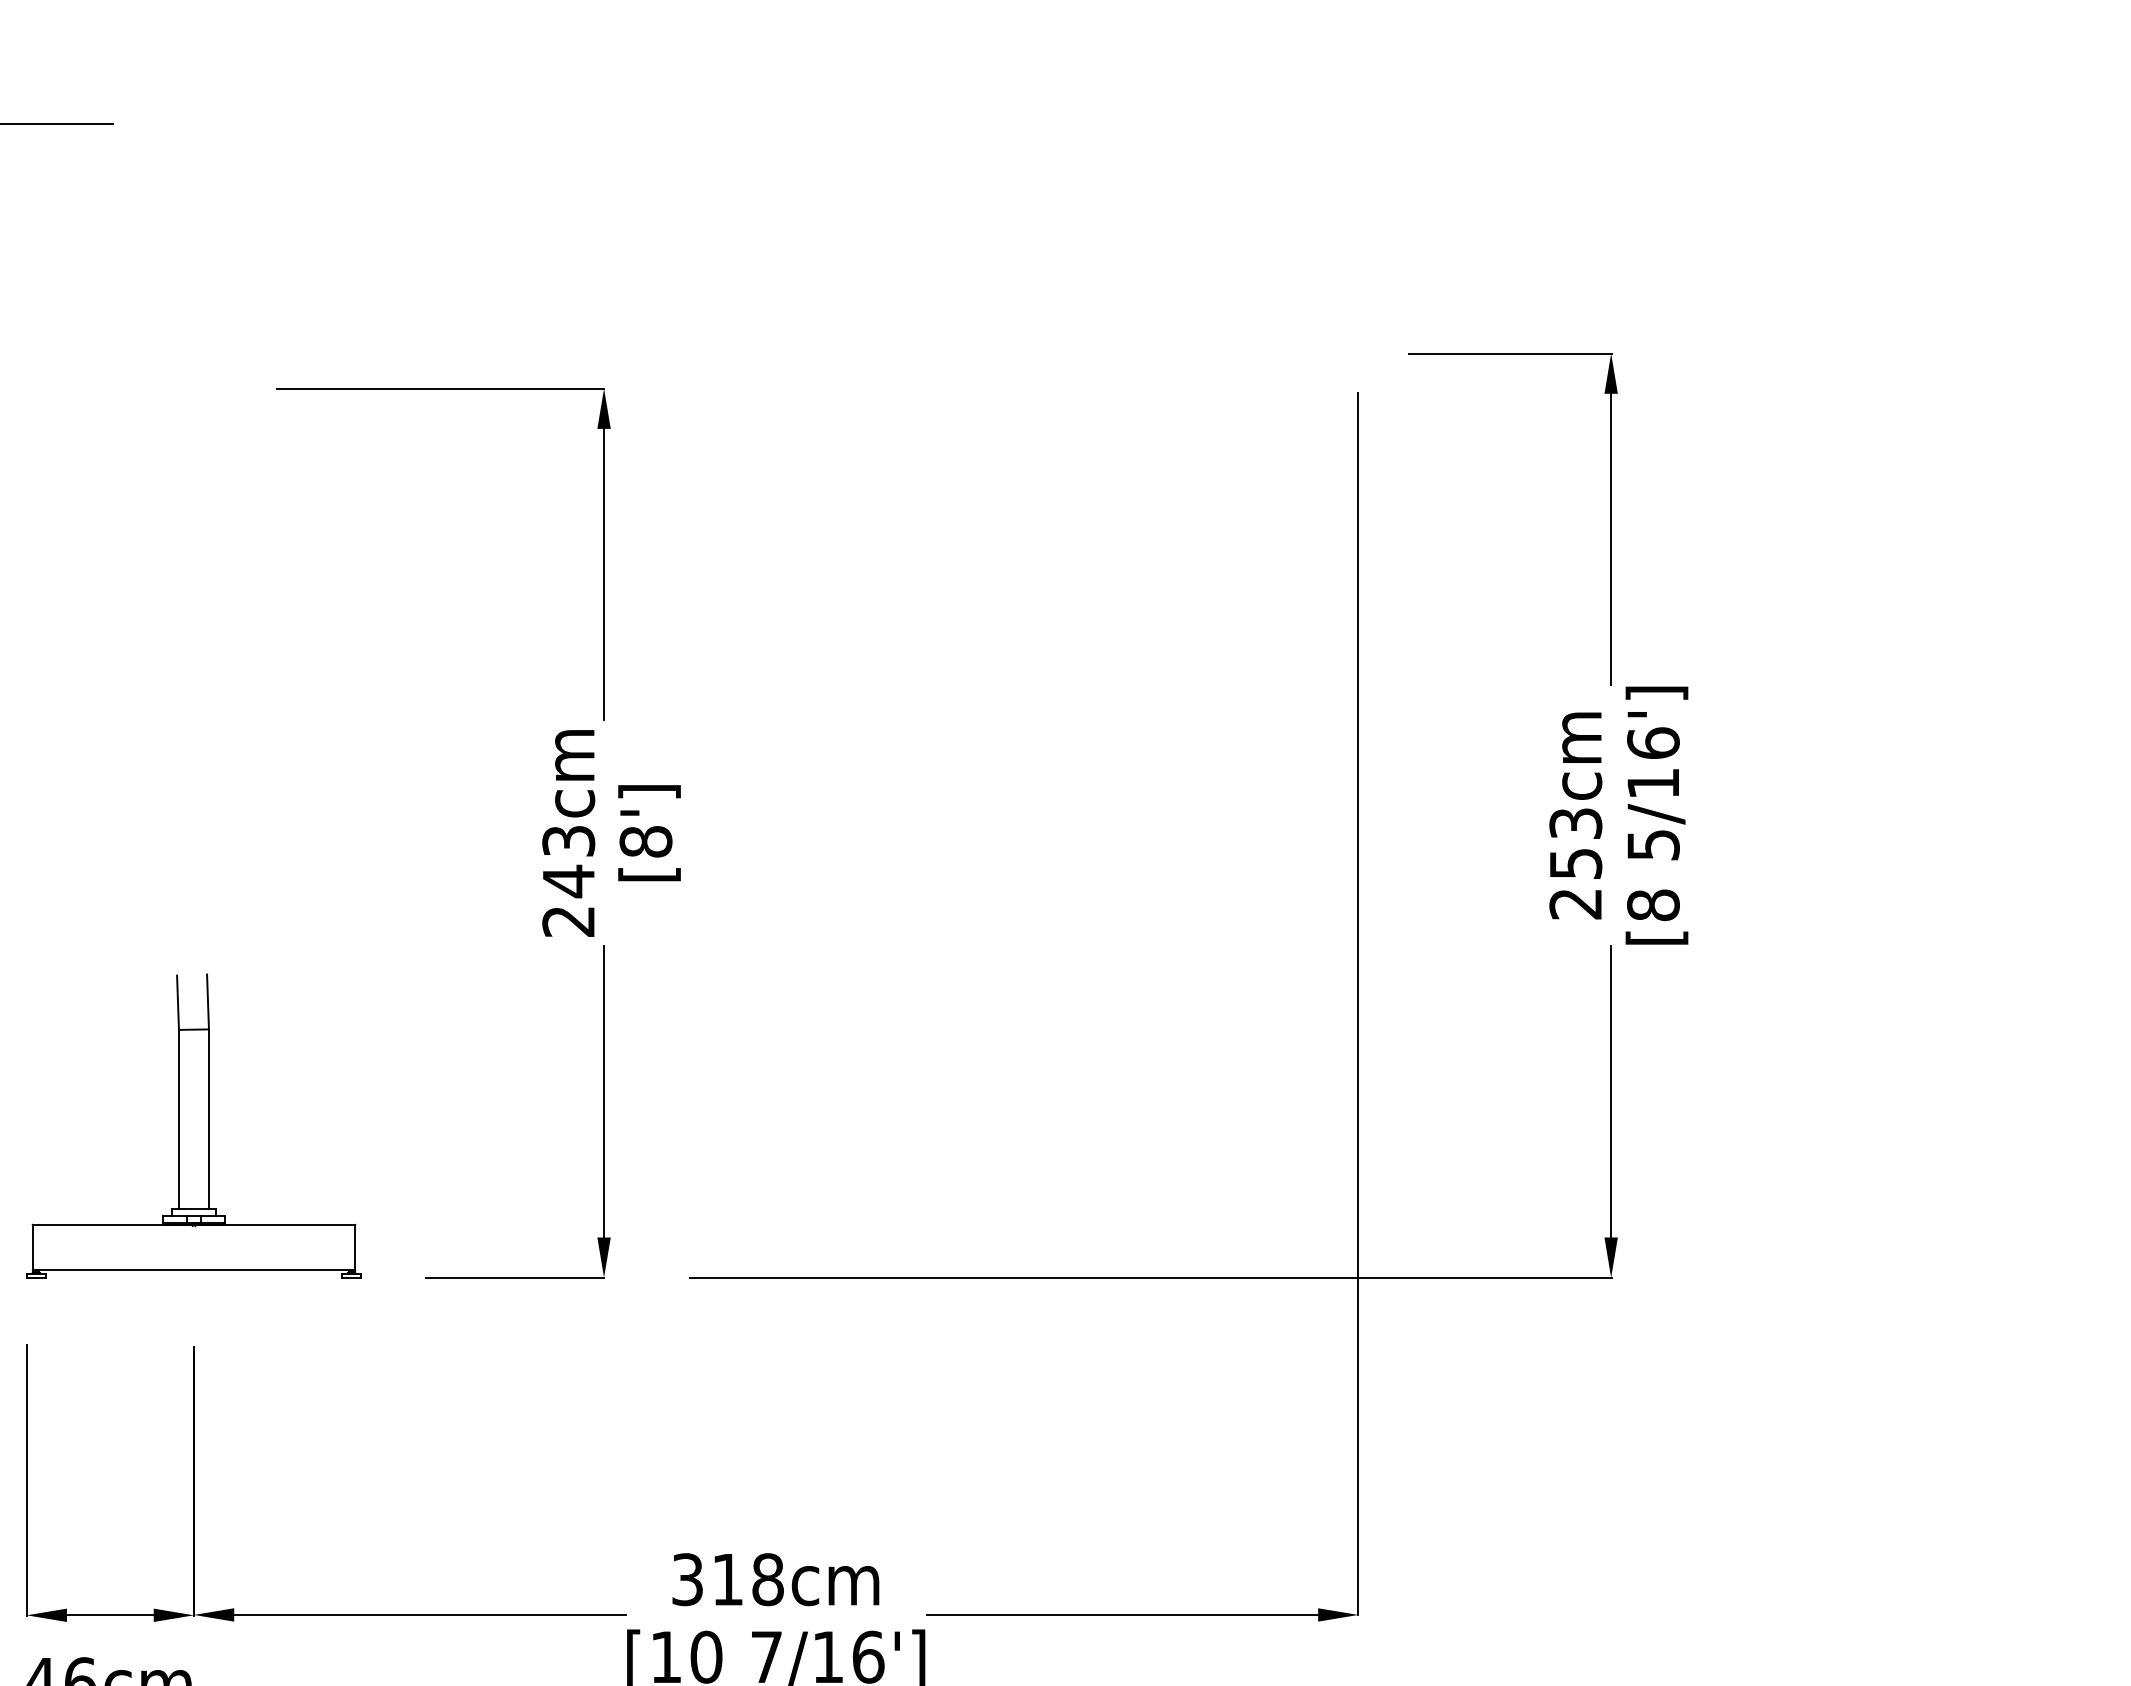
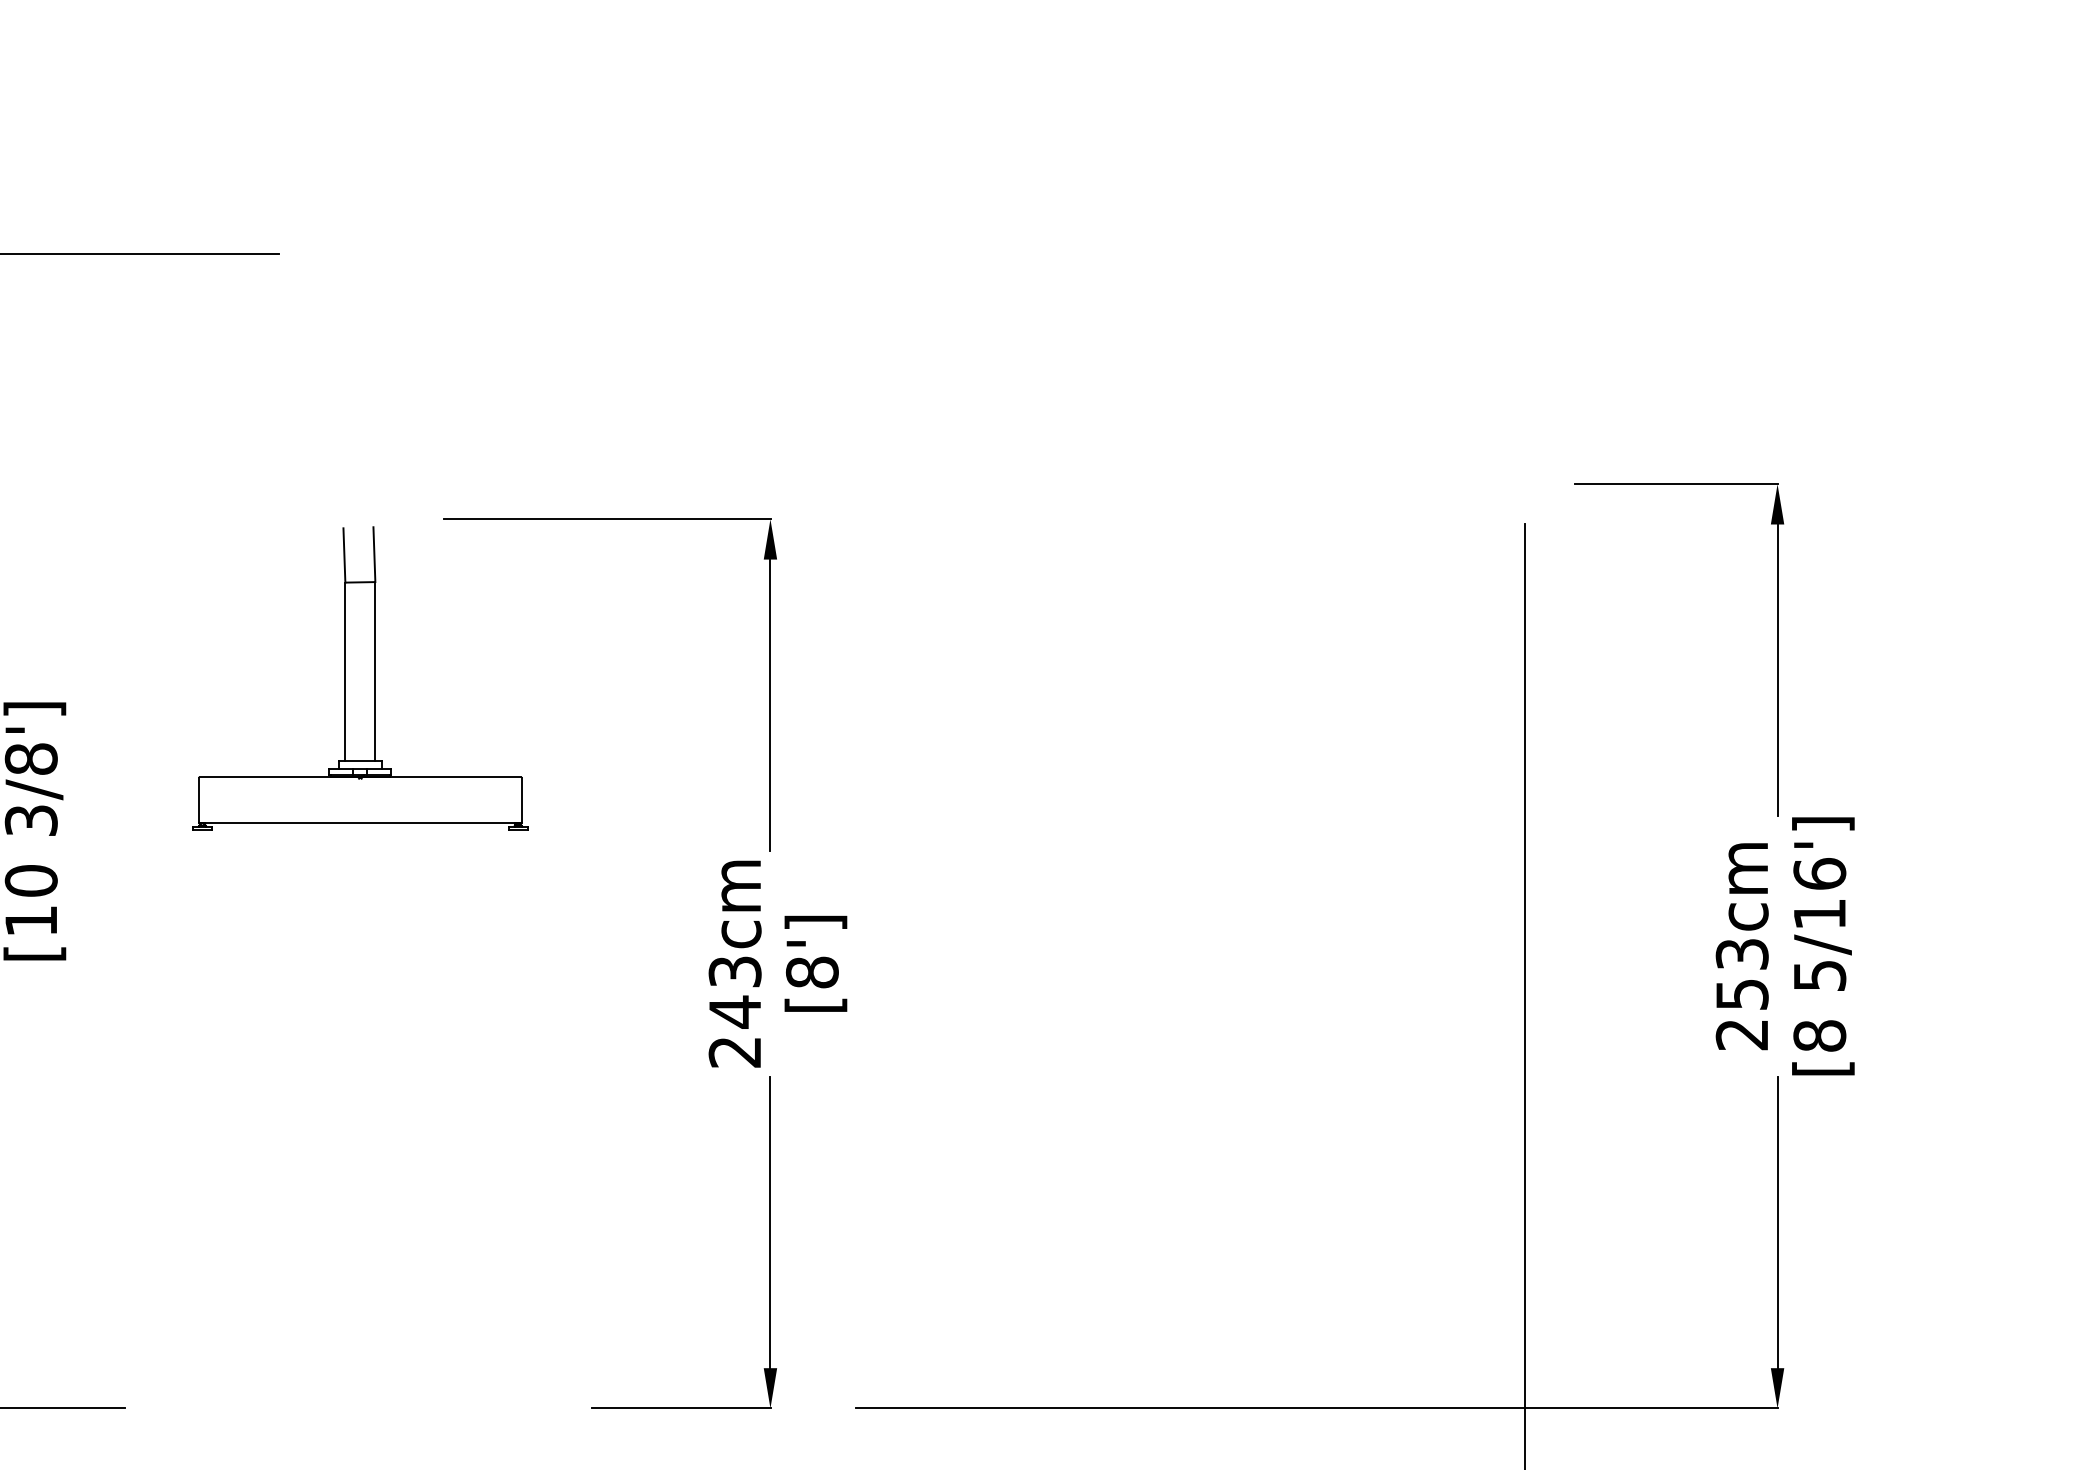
part: (193, 1125) -> (359, 678), moved

